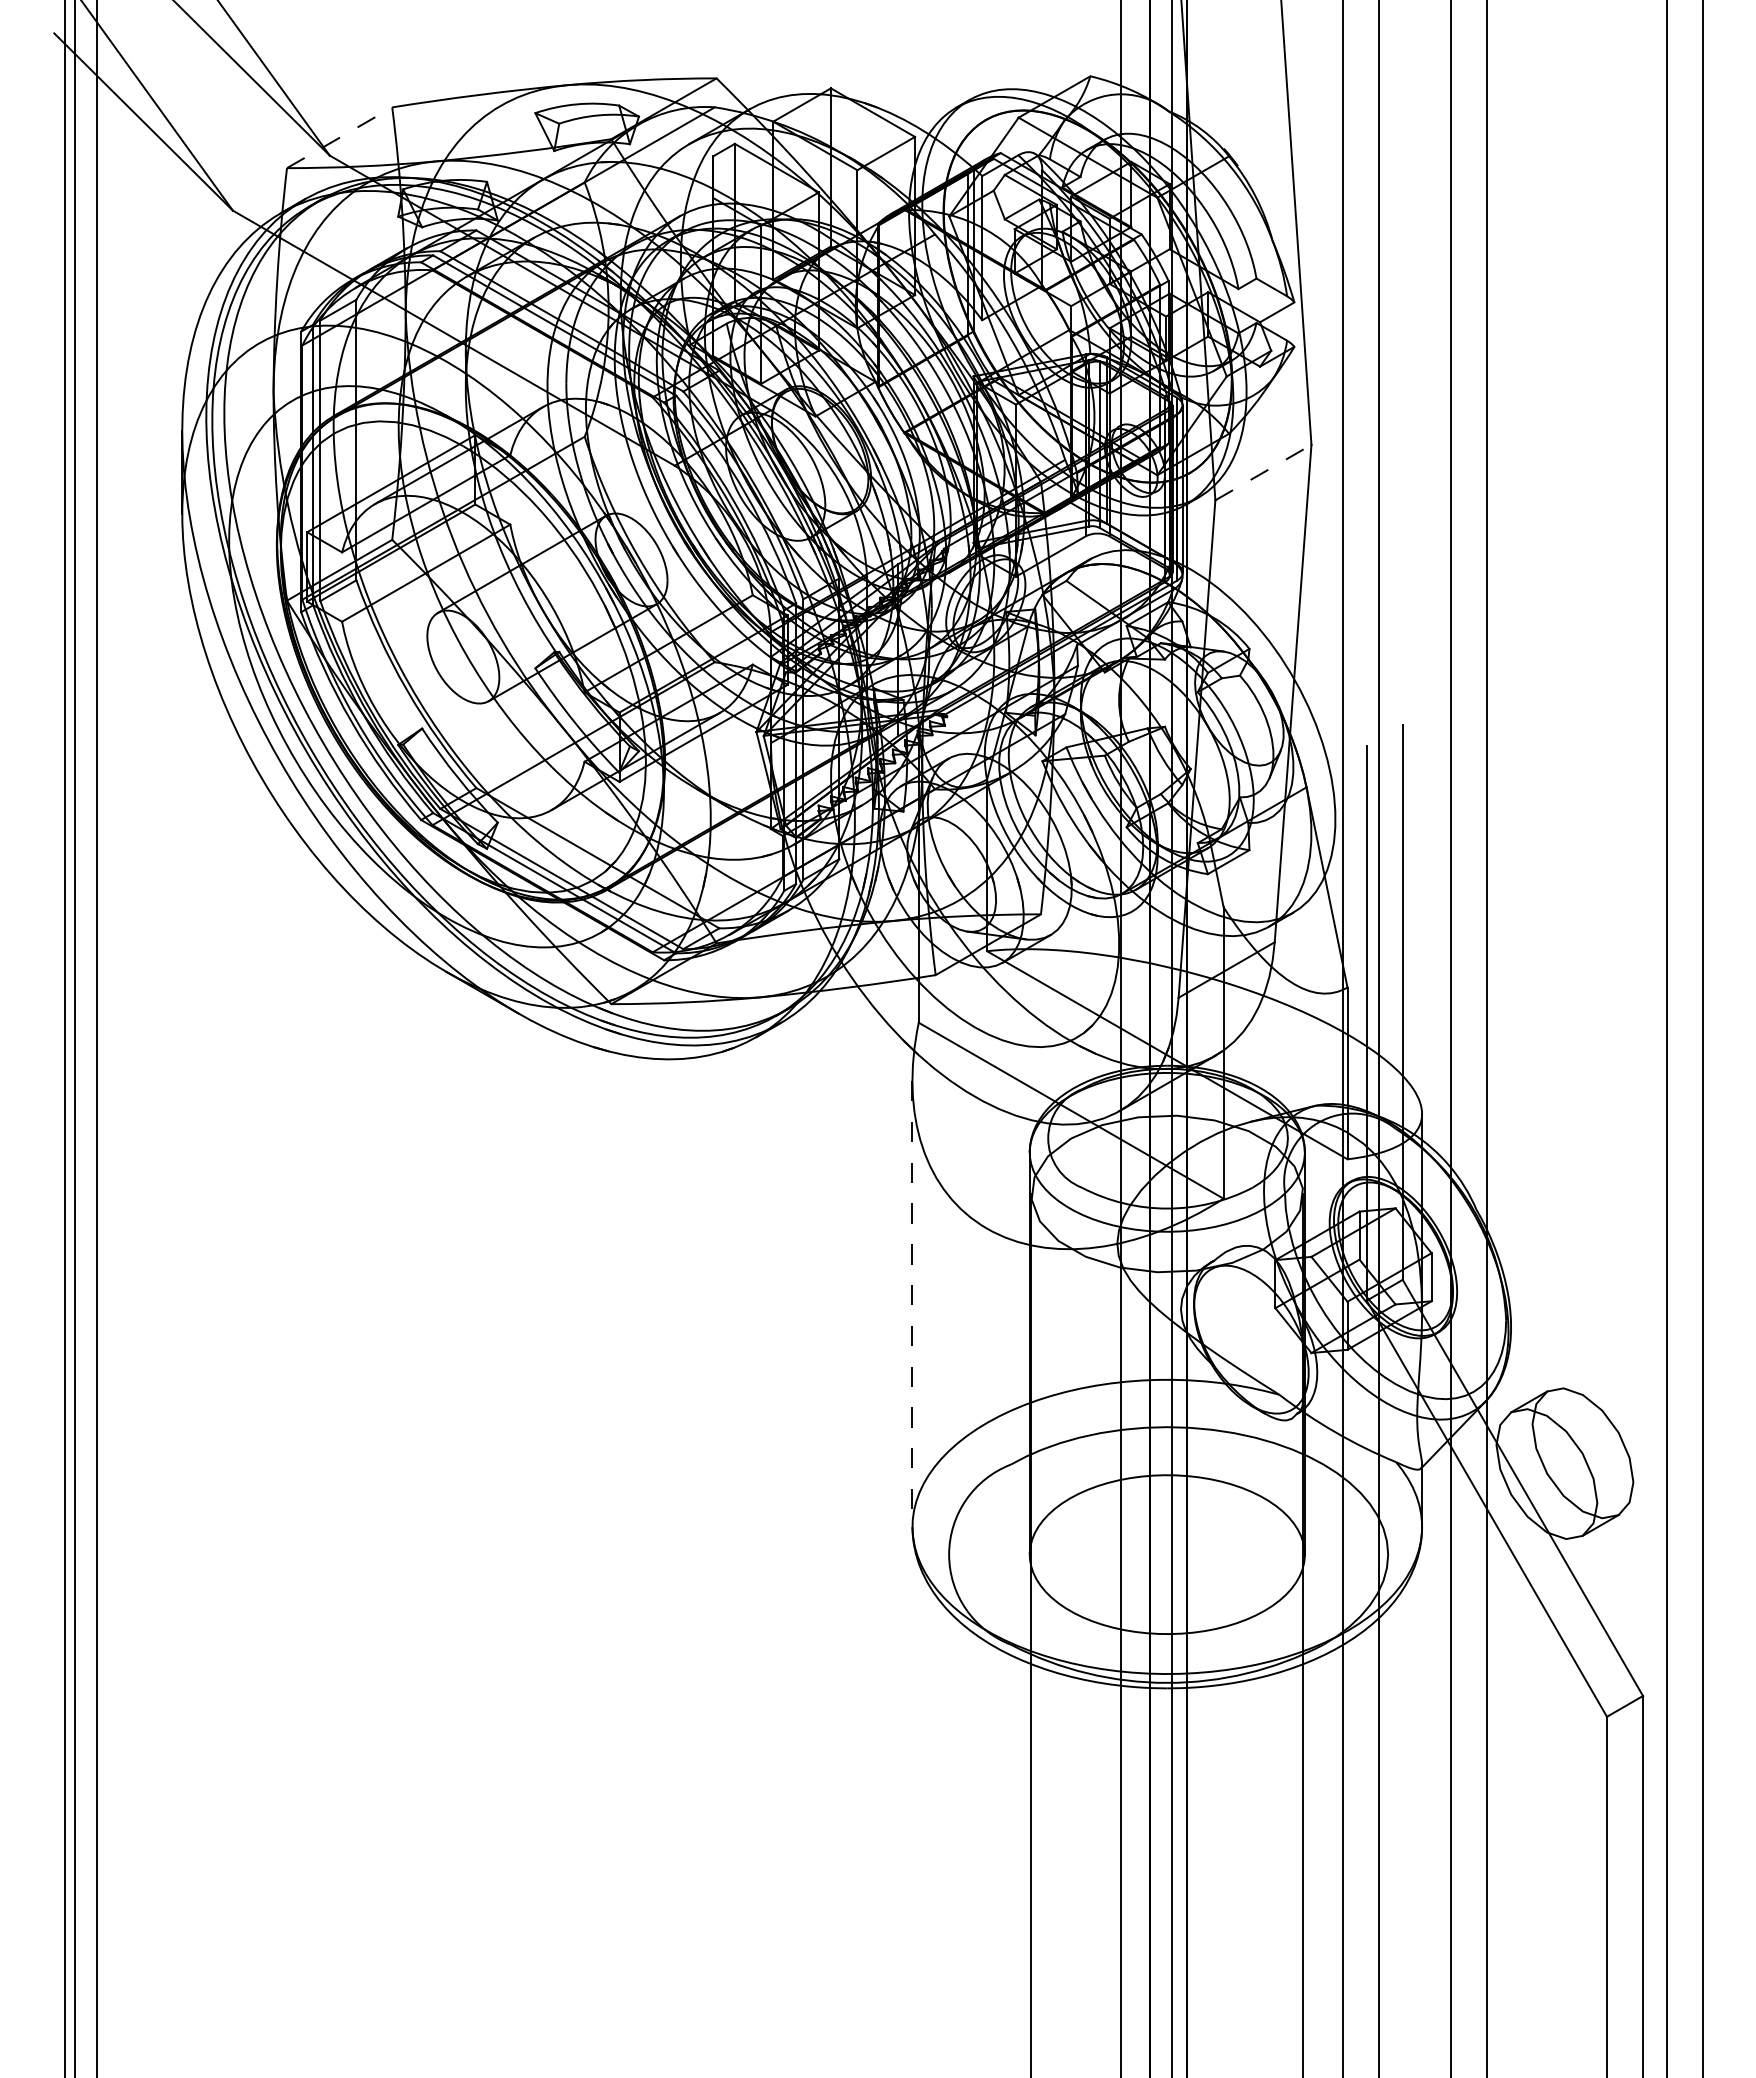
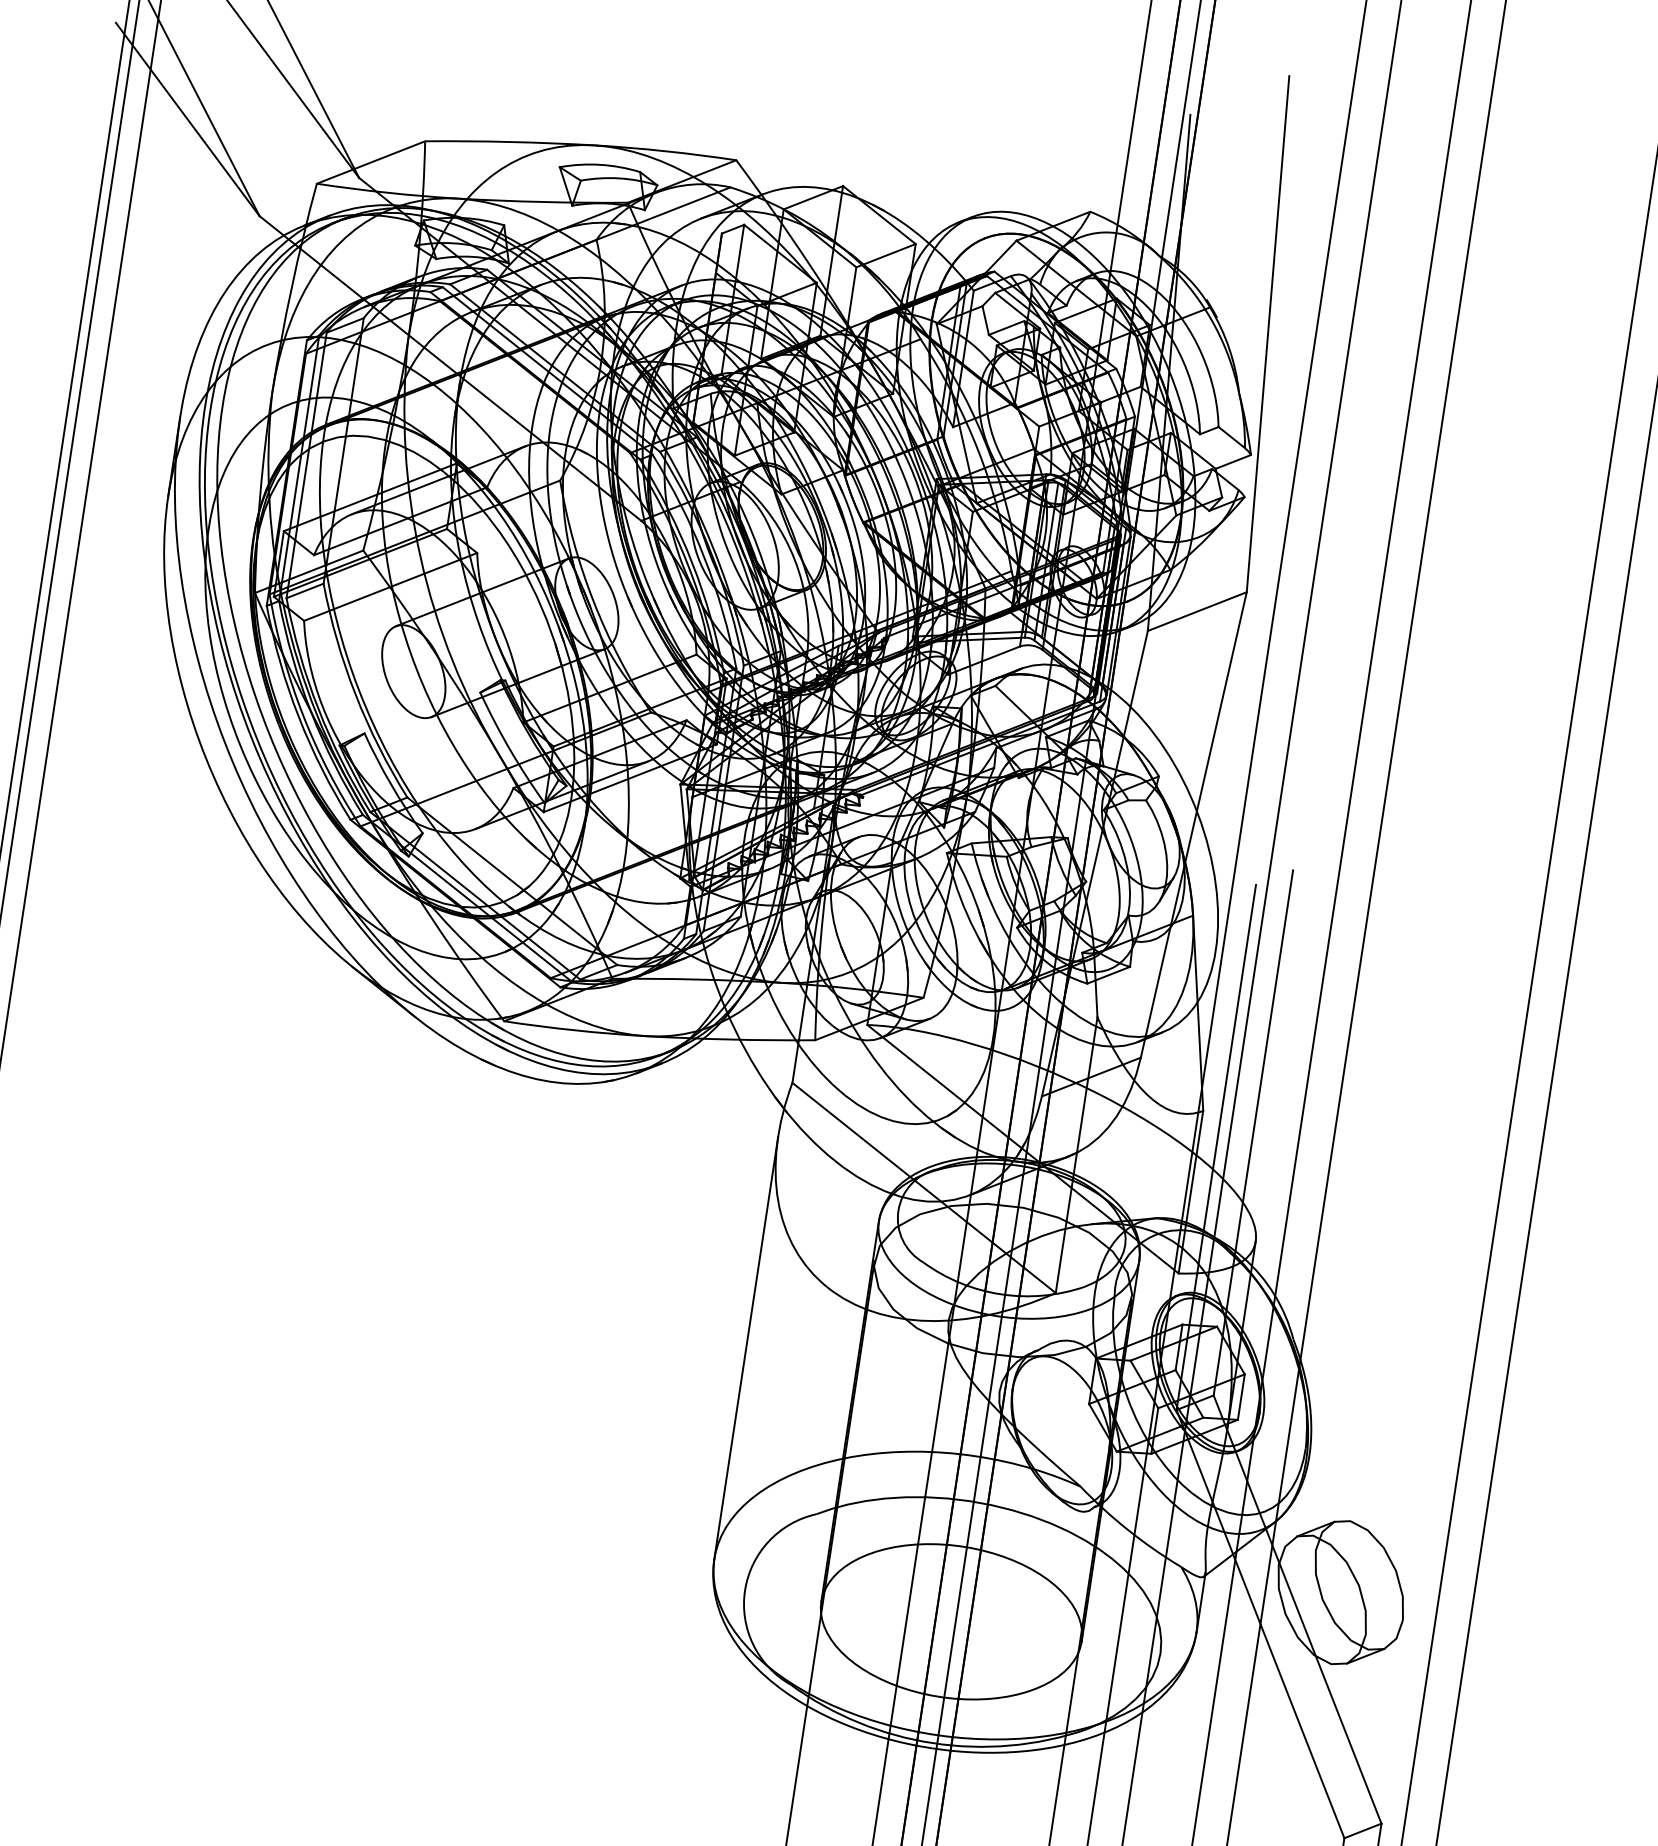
line: (339, 137) -> (370, 162), dashed -> solid
line: (1263, 472) -> (1197, 611), dashed -> solid
line: (912, 1304) -> (746, 1348), dashed -> solid

